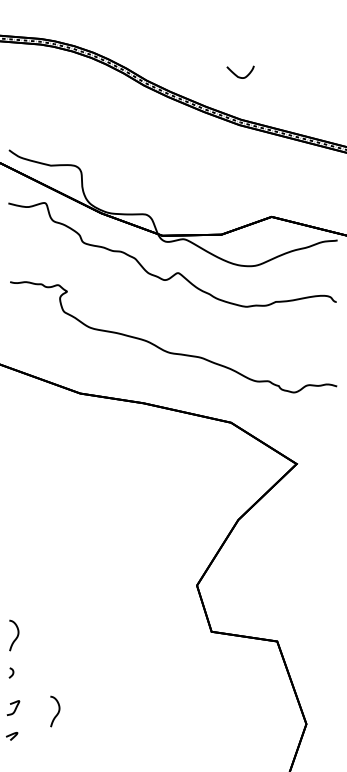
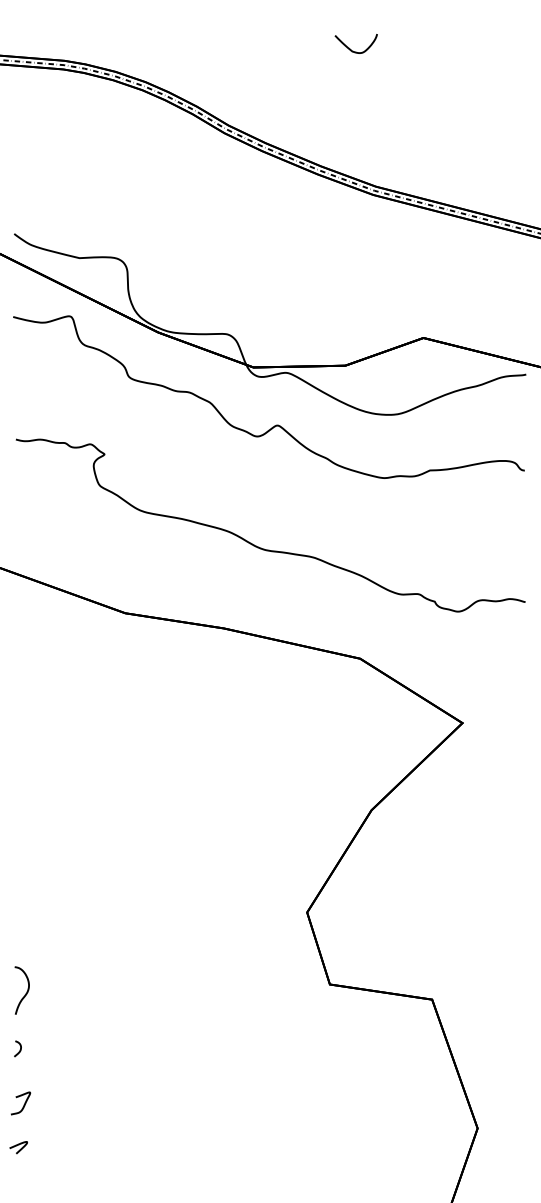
curve: (236, 74) -> (349, 47), moved
curve: (57, 712) -> (89, 1110), removed

